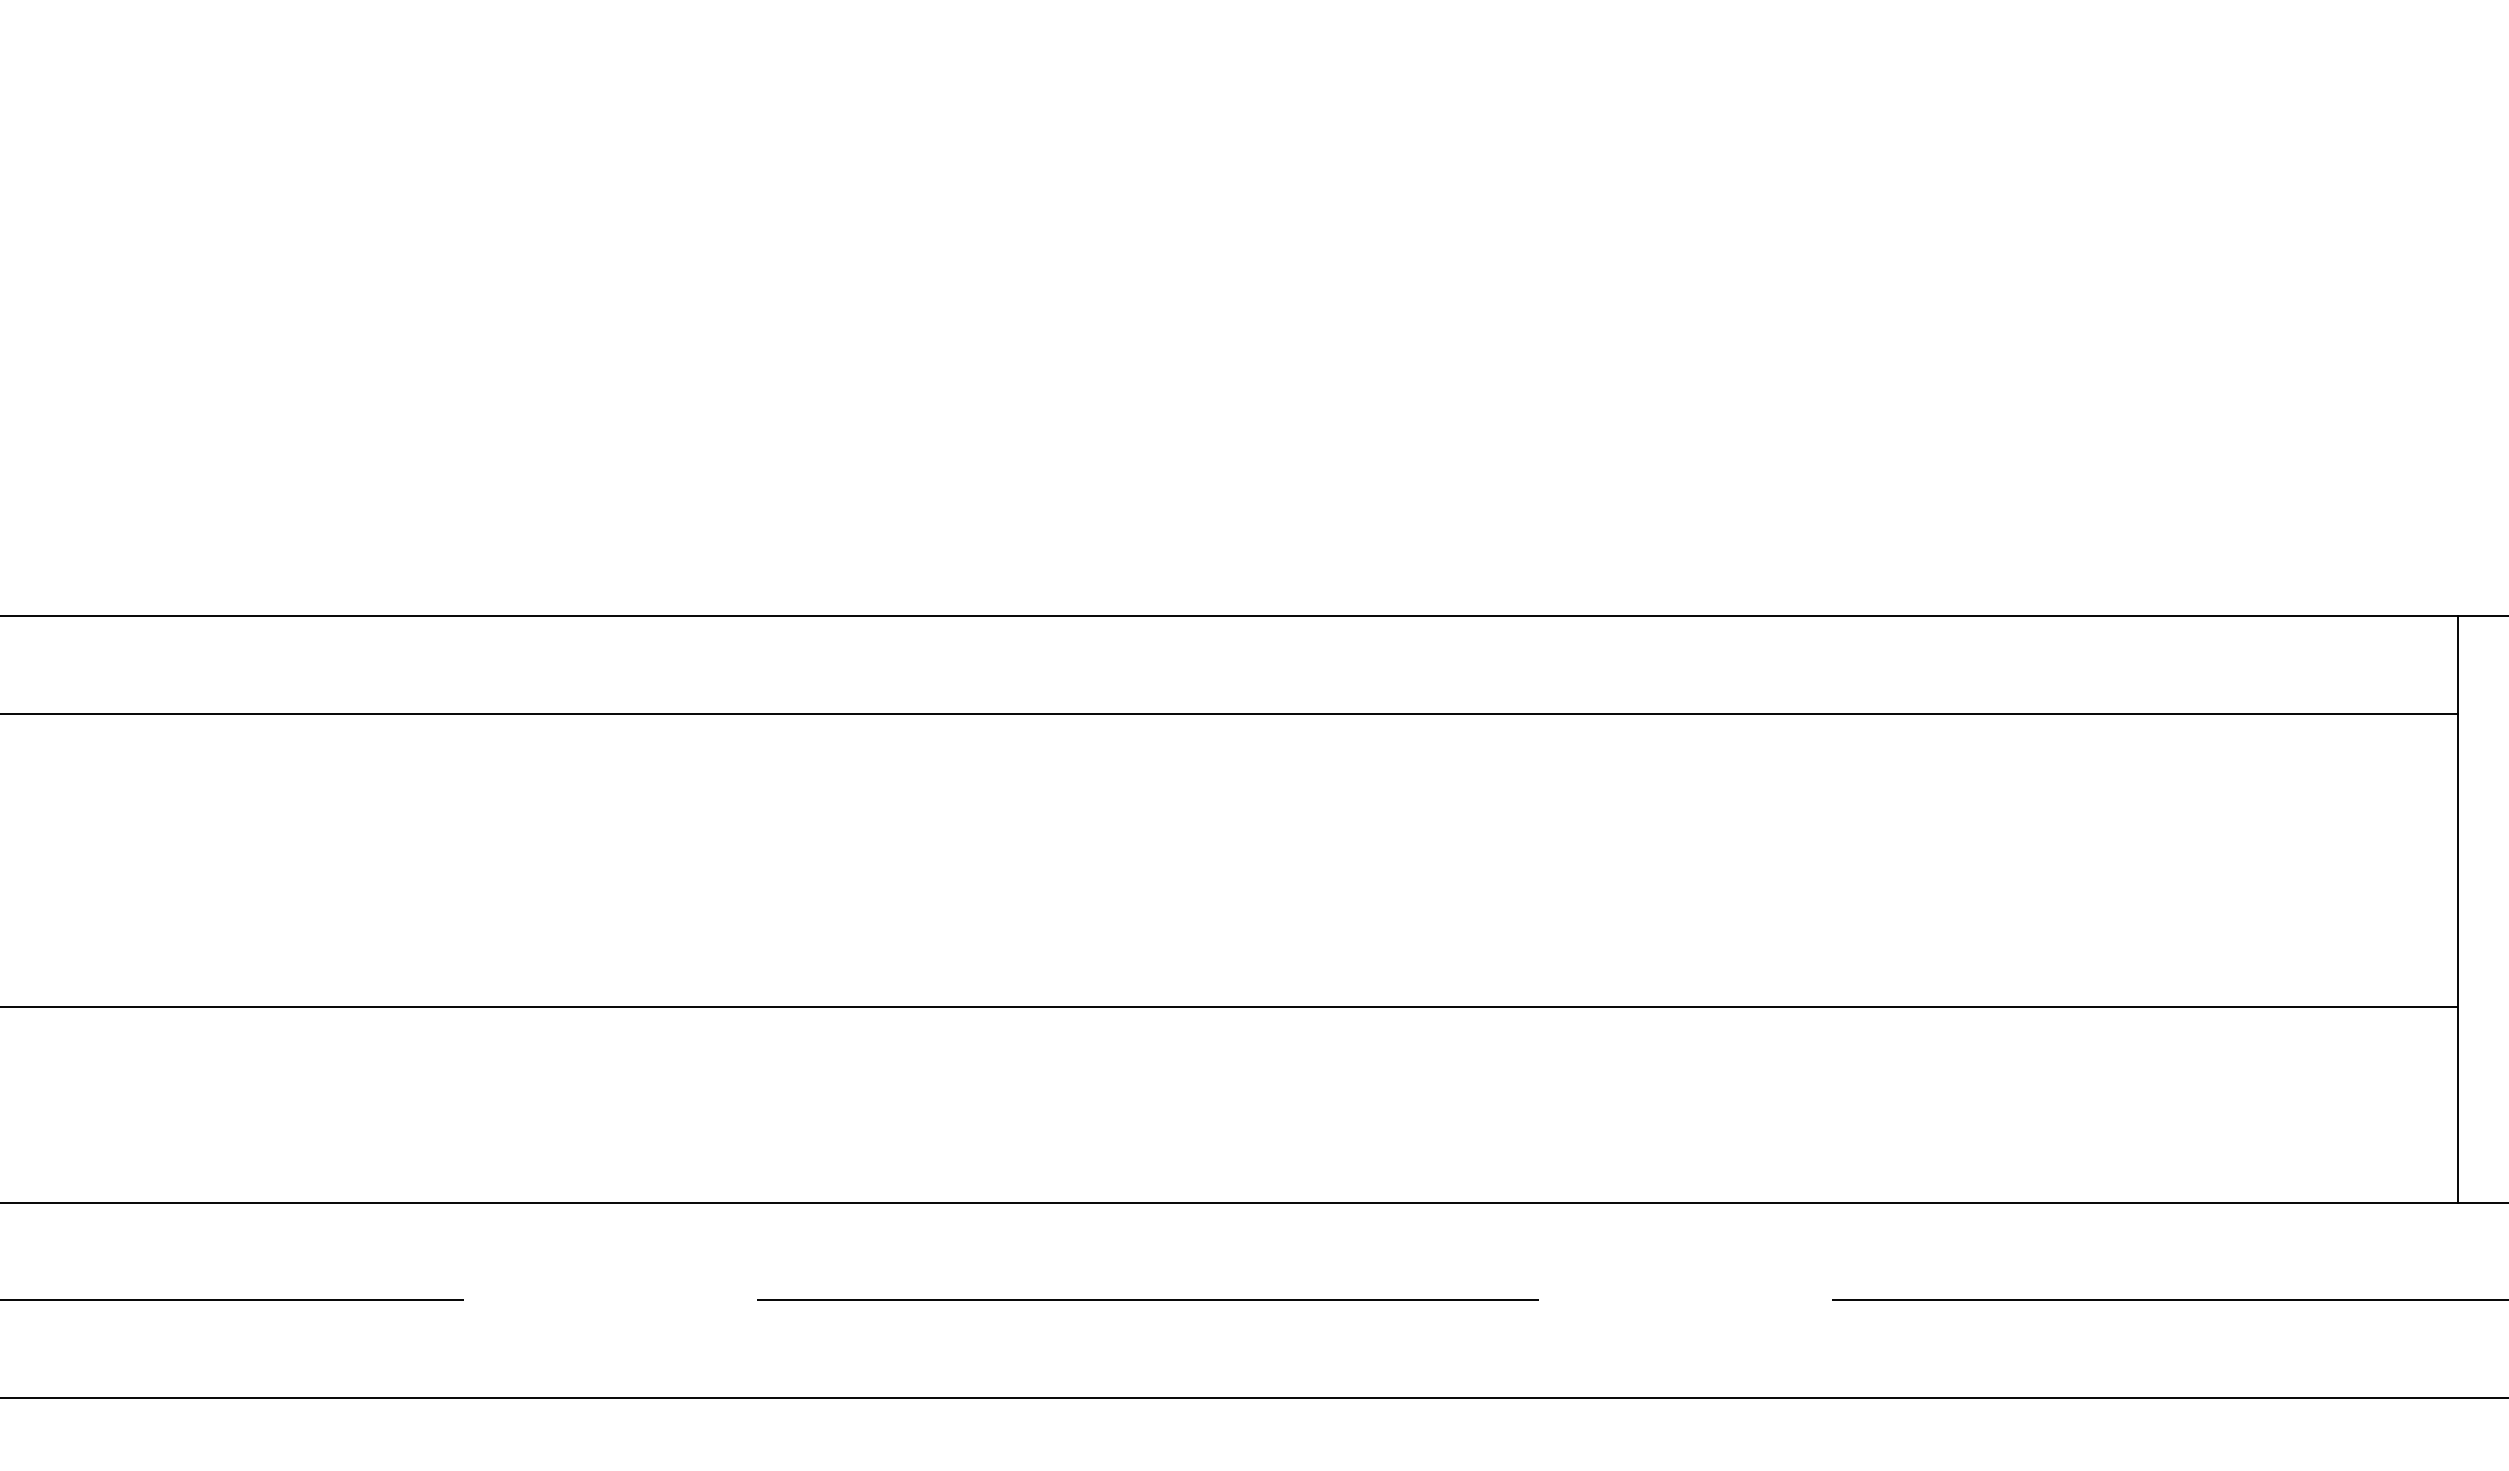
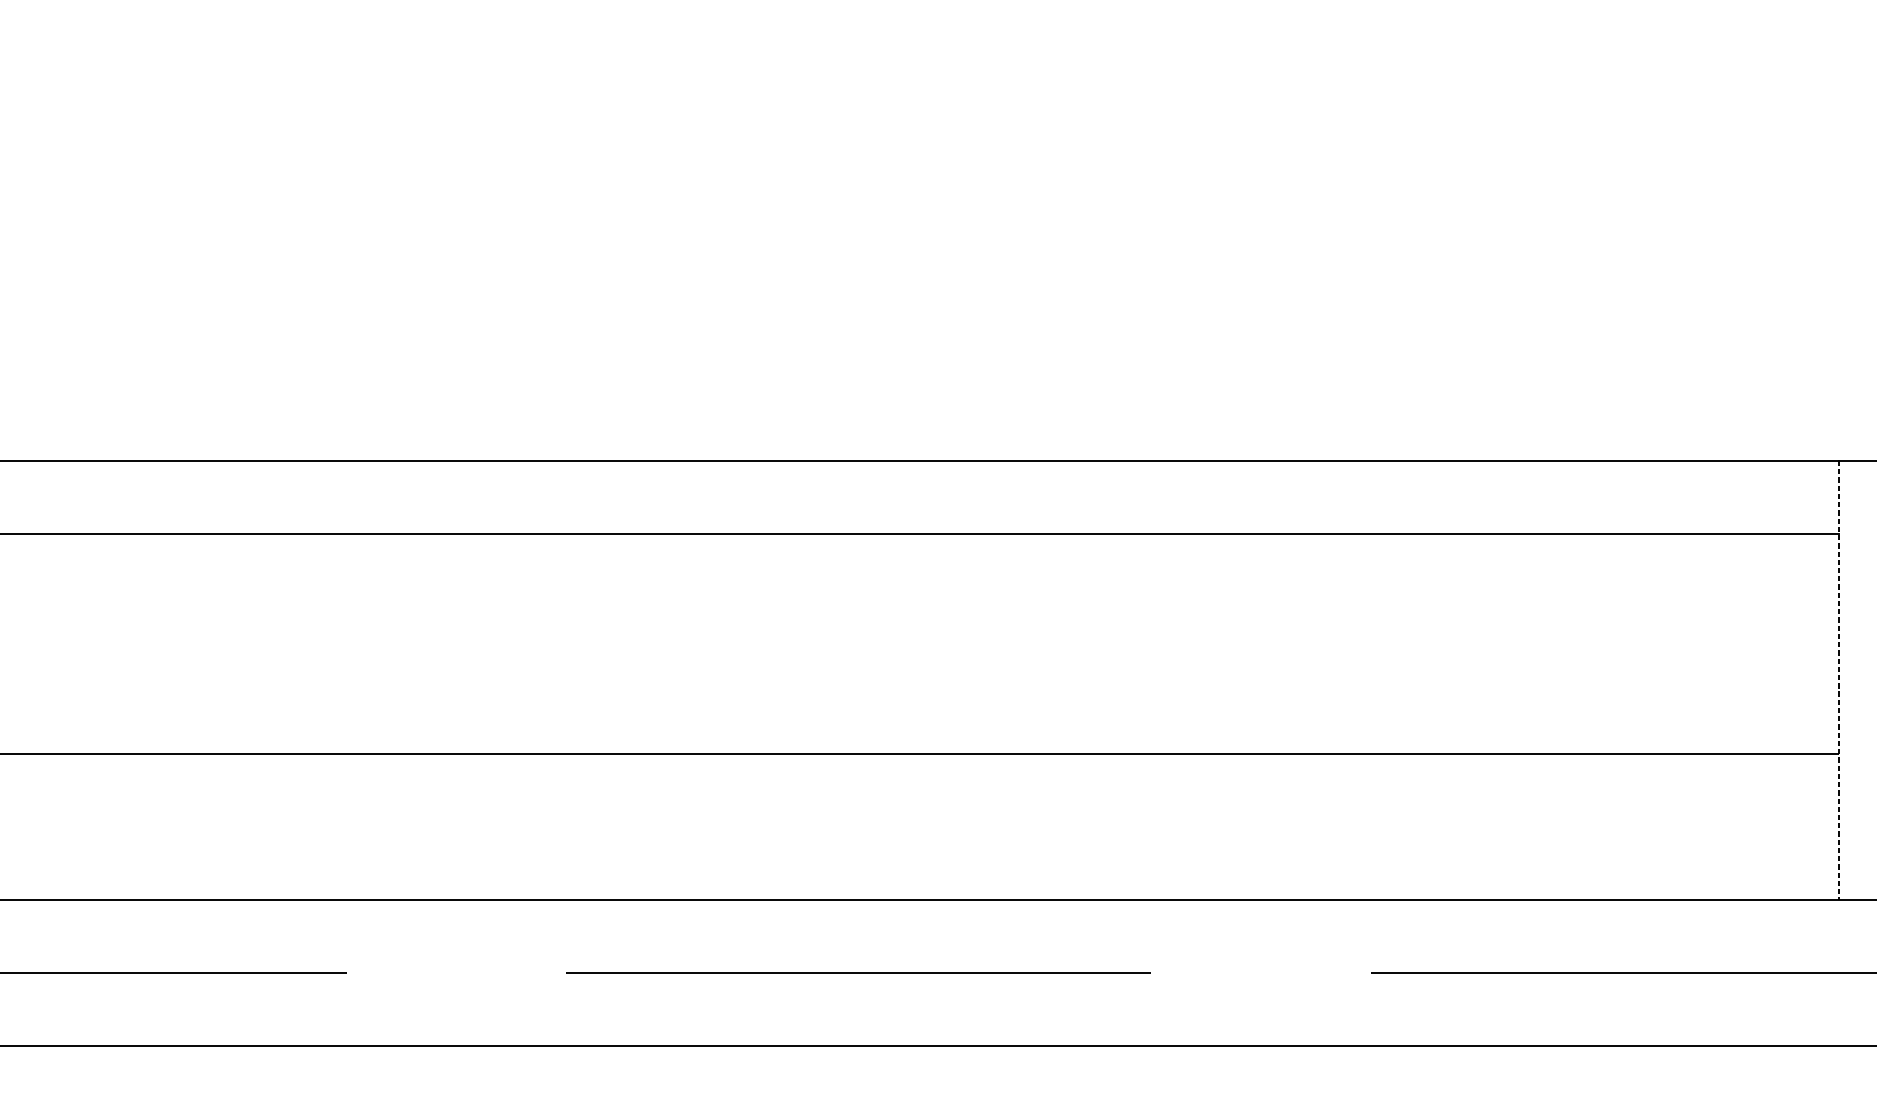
line: (2458, 909) -> (1839, 680), solid -> dashed

